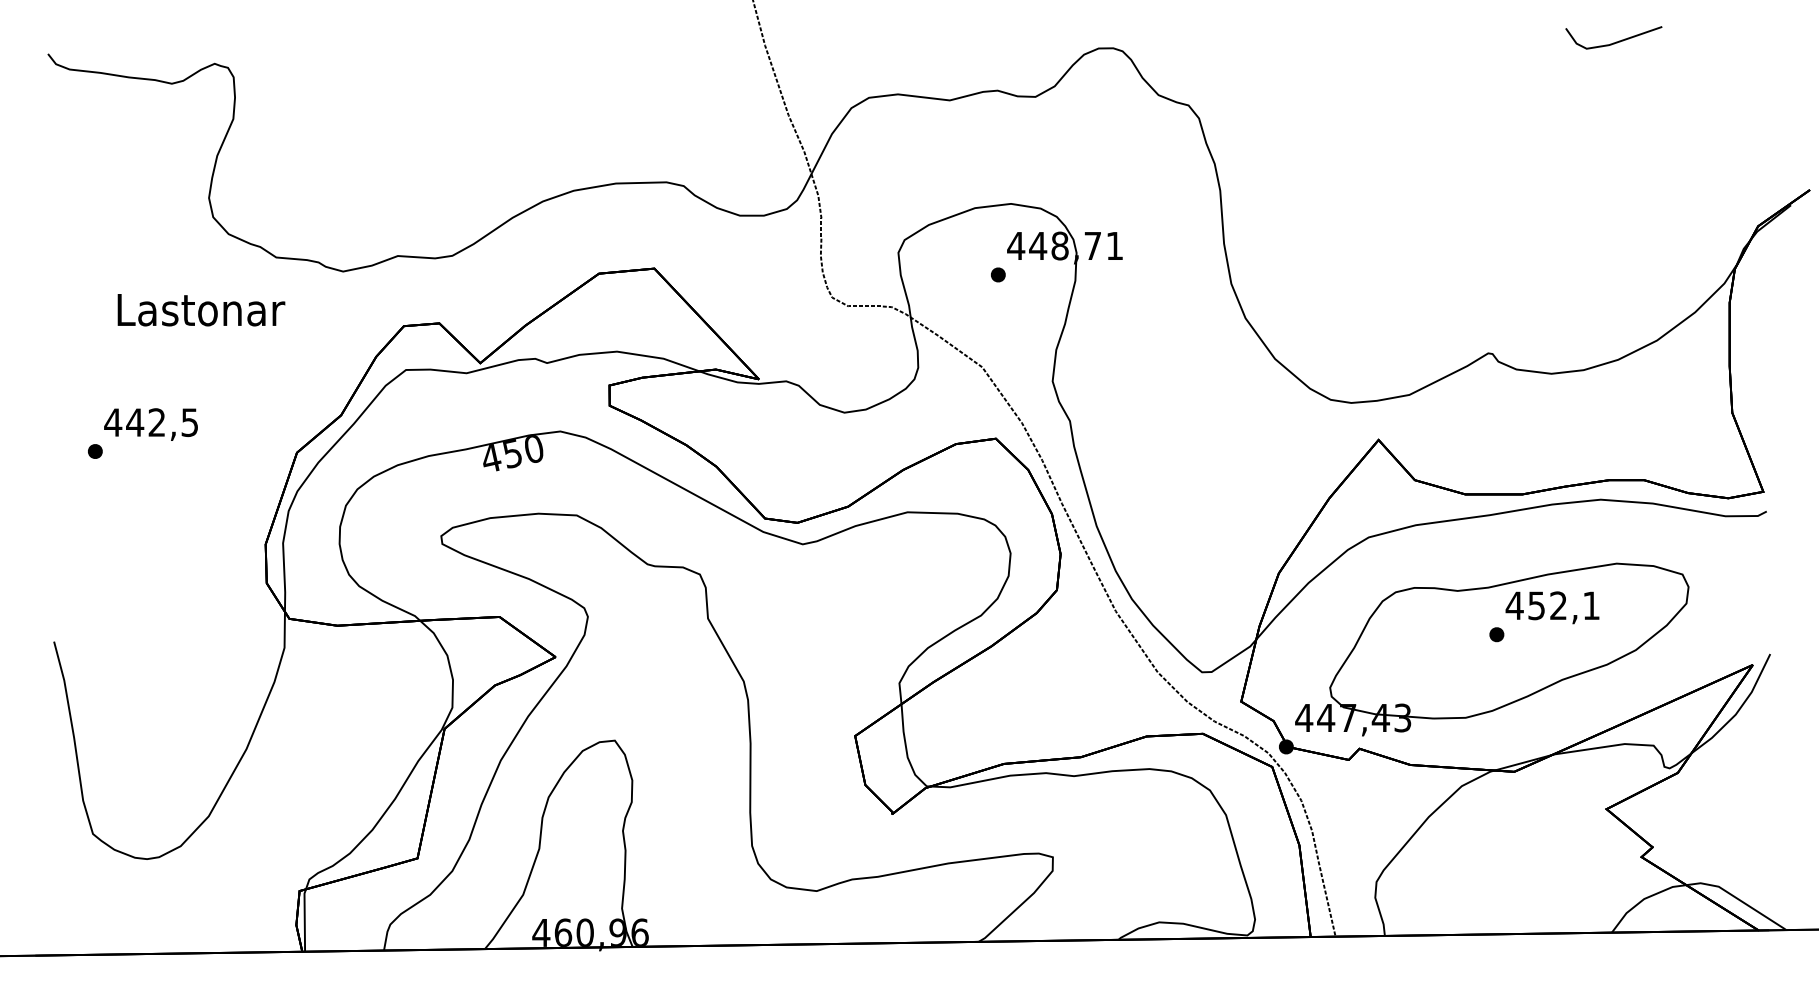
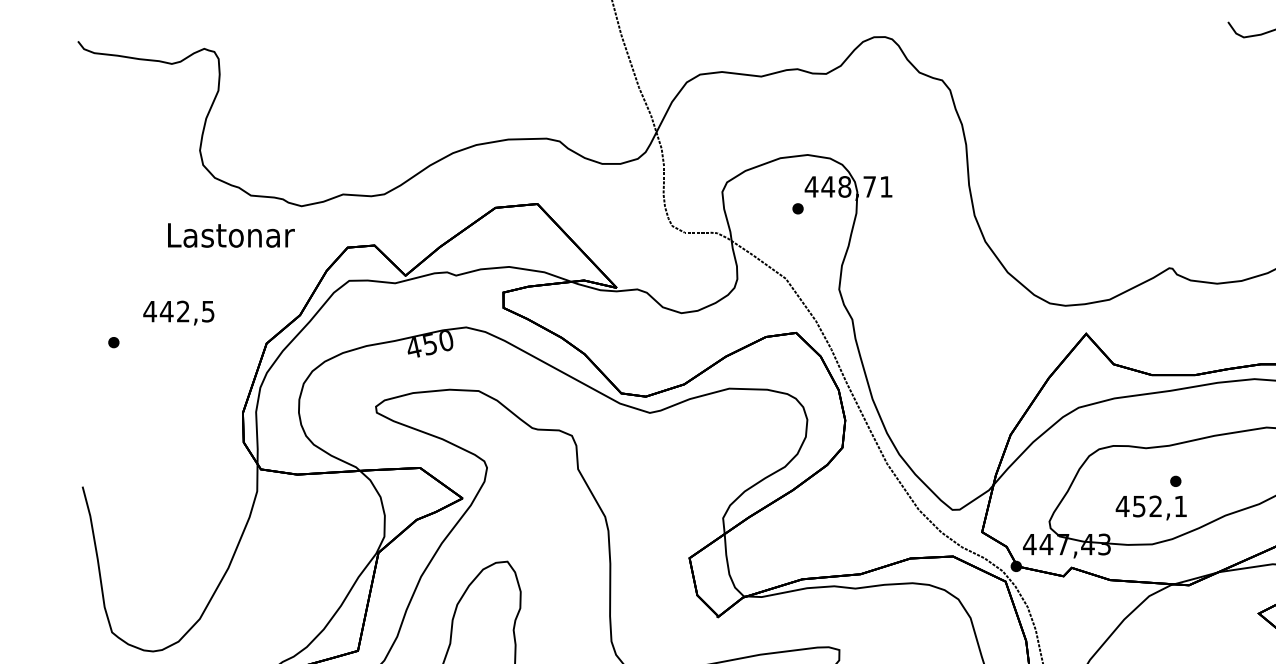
text: (201, 310) -> (231, 235), moved
text: (150, 424) -> (178, 313), moved
text: (1552, 607) -> (1151, 507), moved

